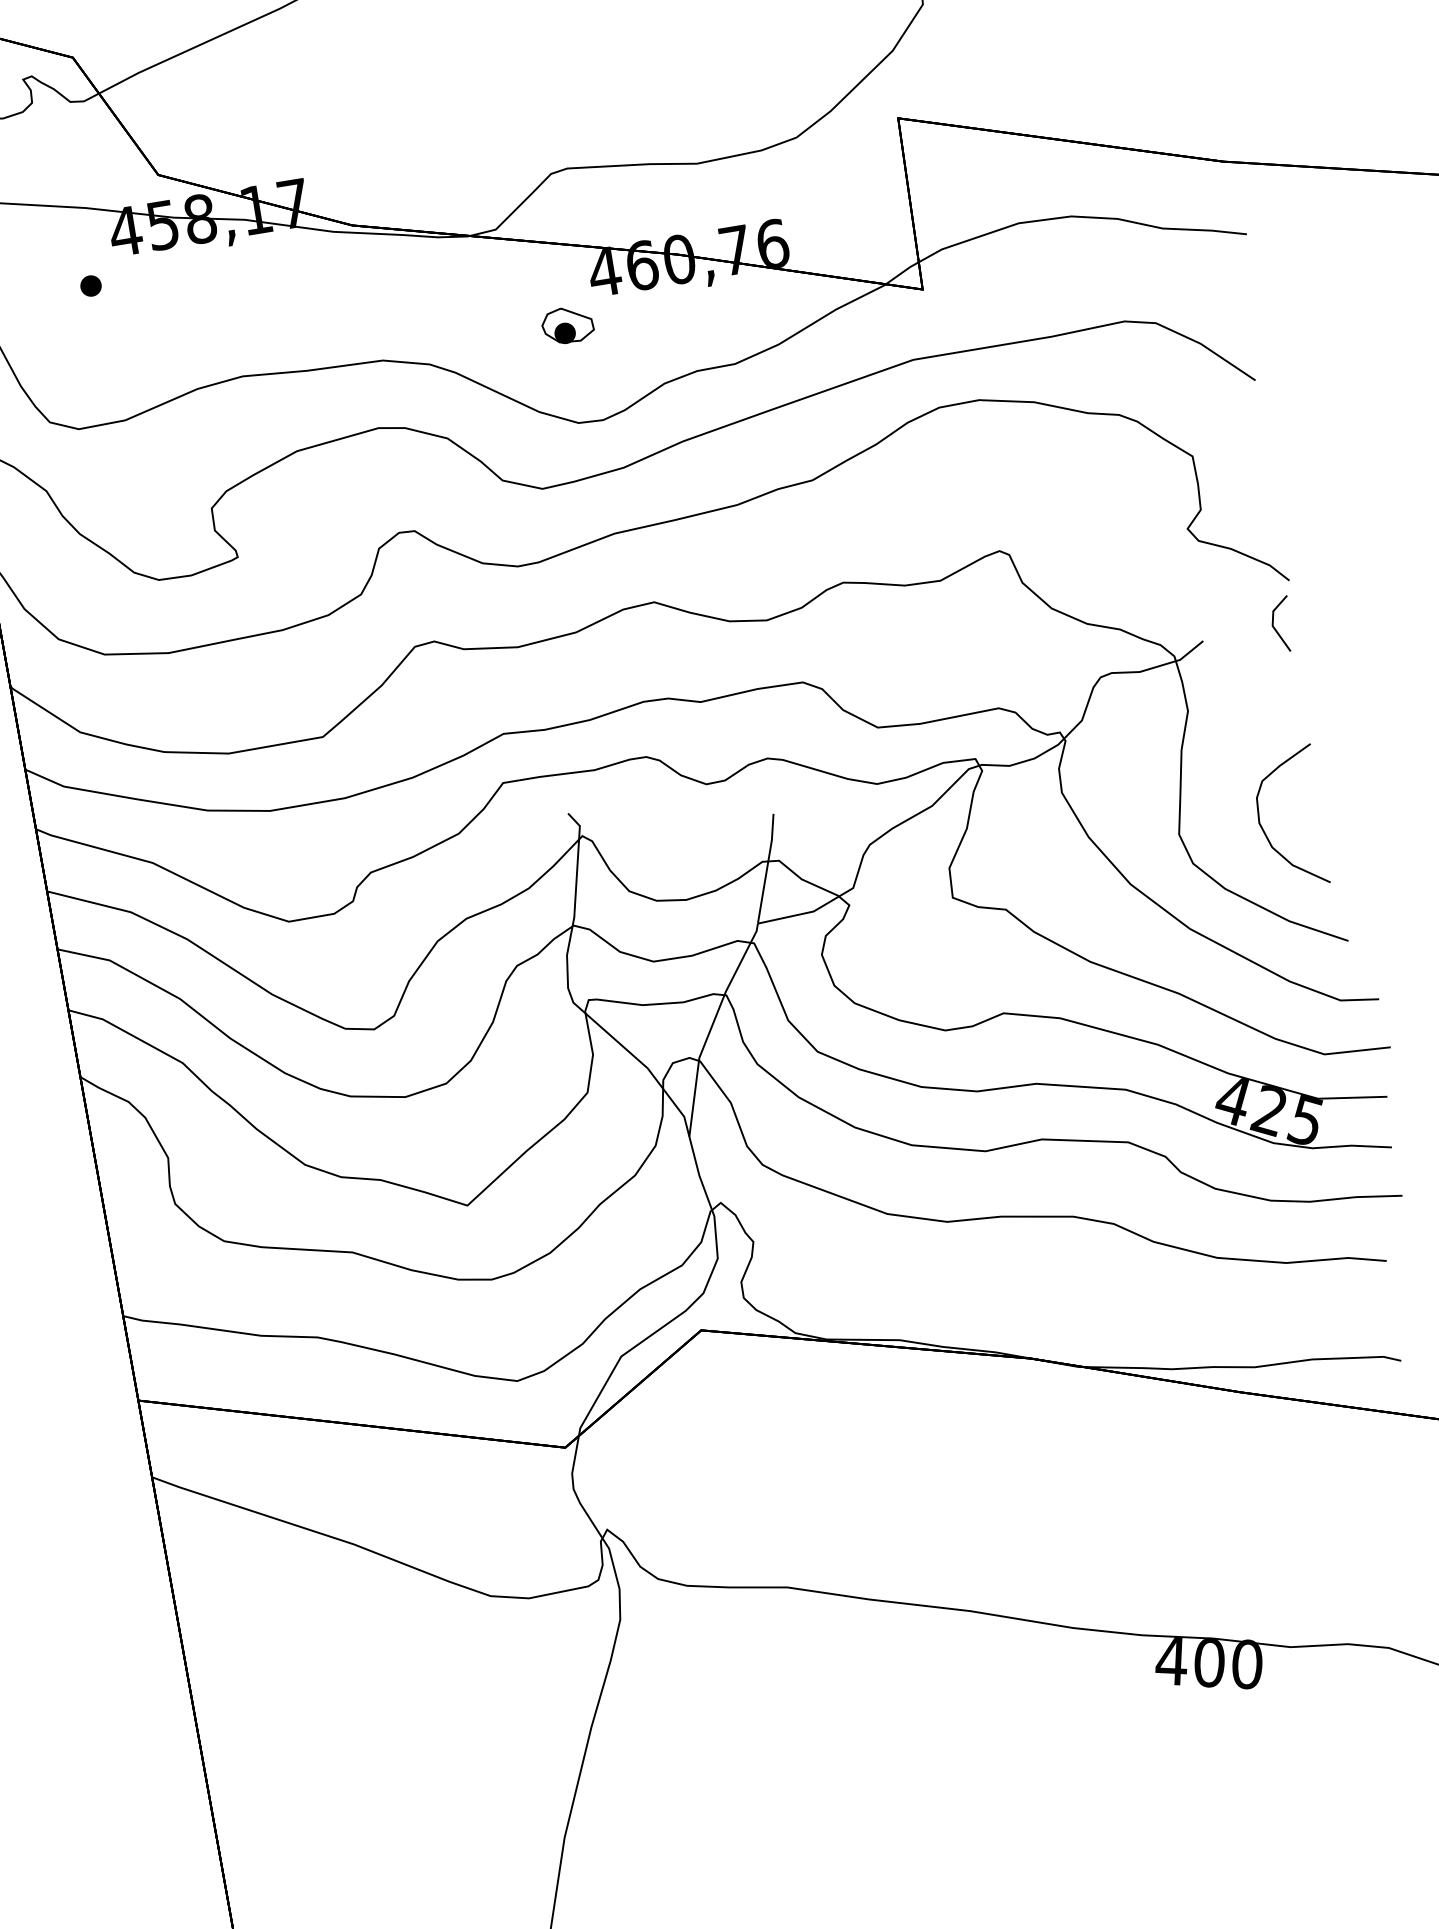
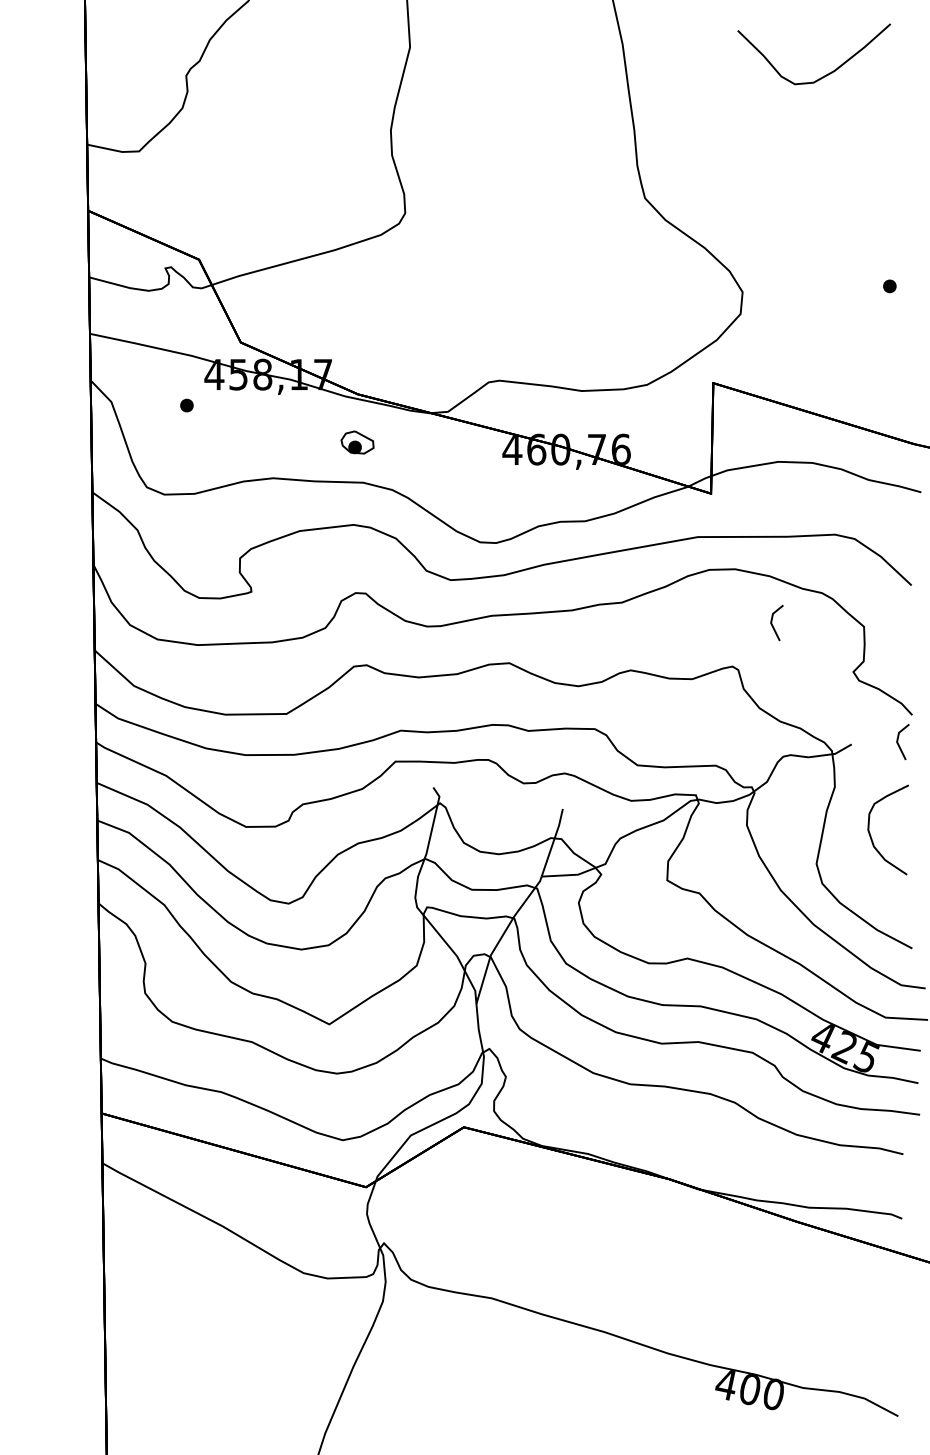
part: (567, 325) -> (357, 442), moved
line: (1050, 472) -> (772, 622), added
curve: (1265, 830) -> (871, 835), moved

